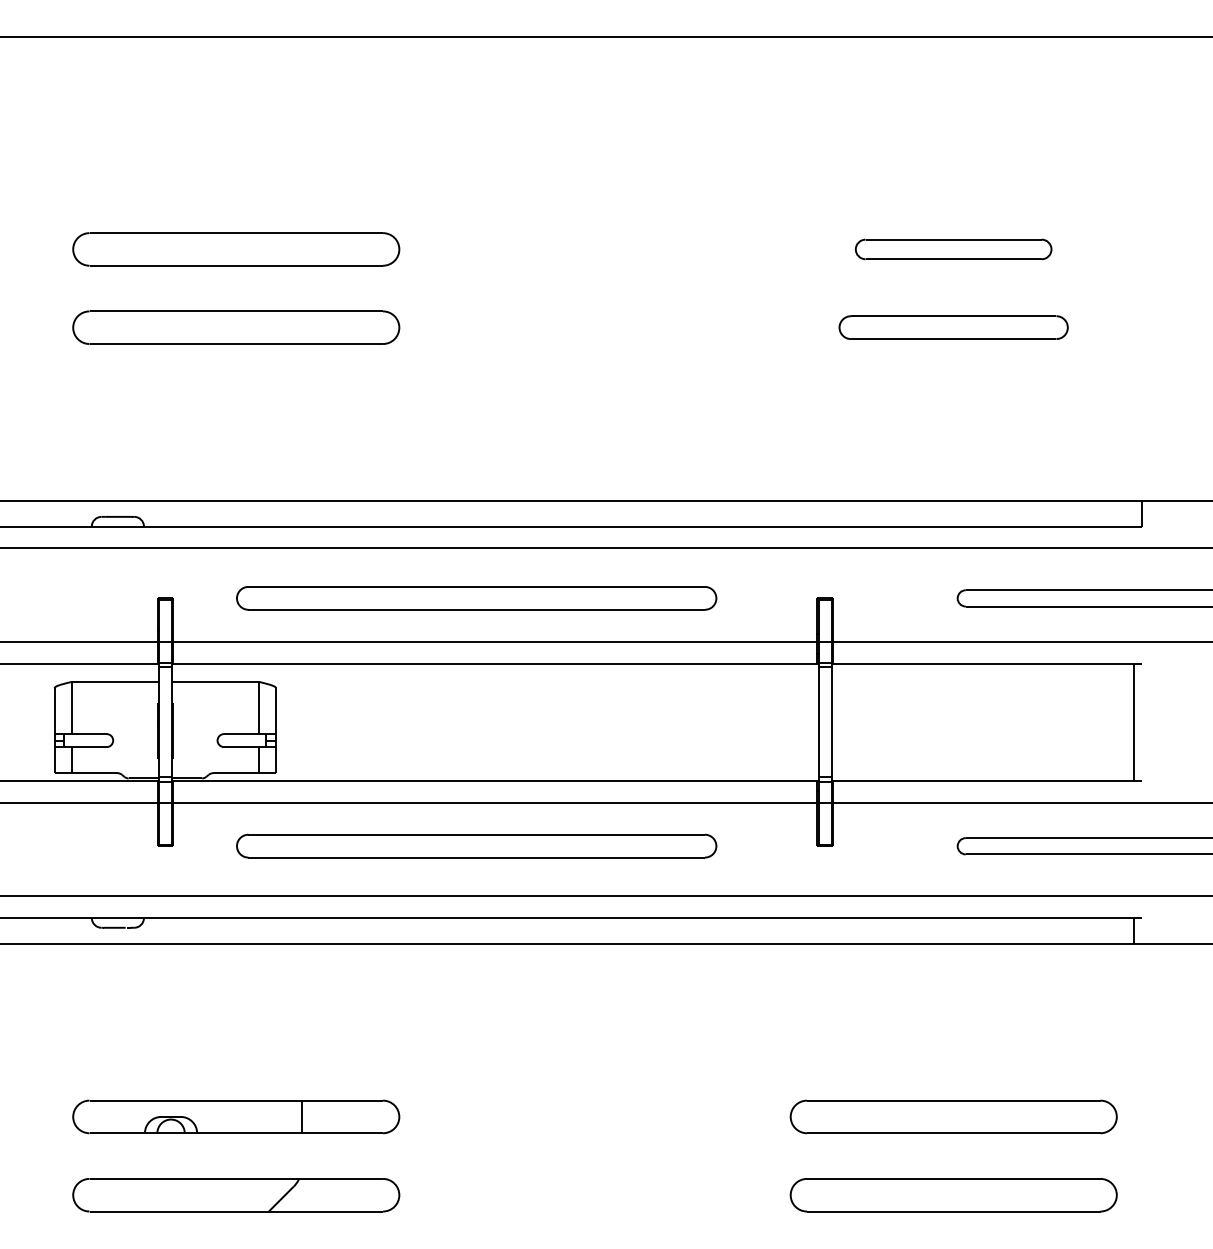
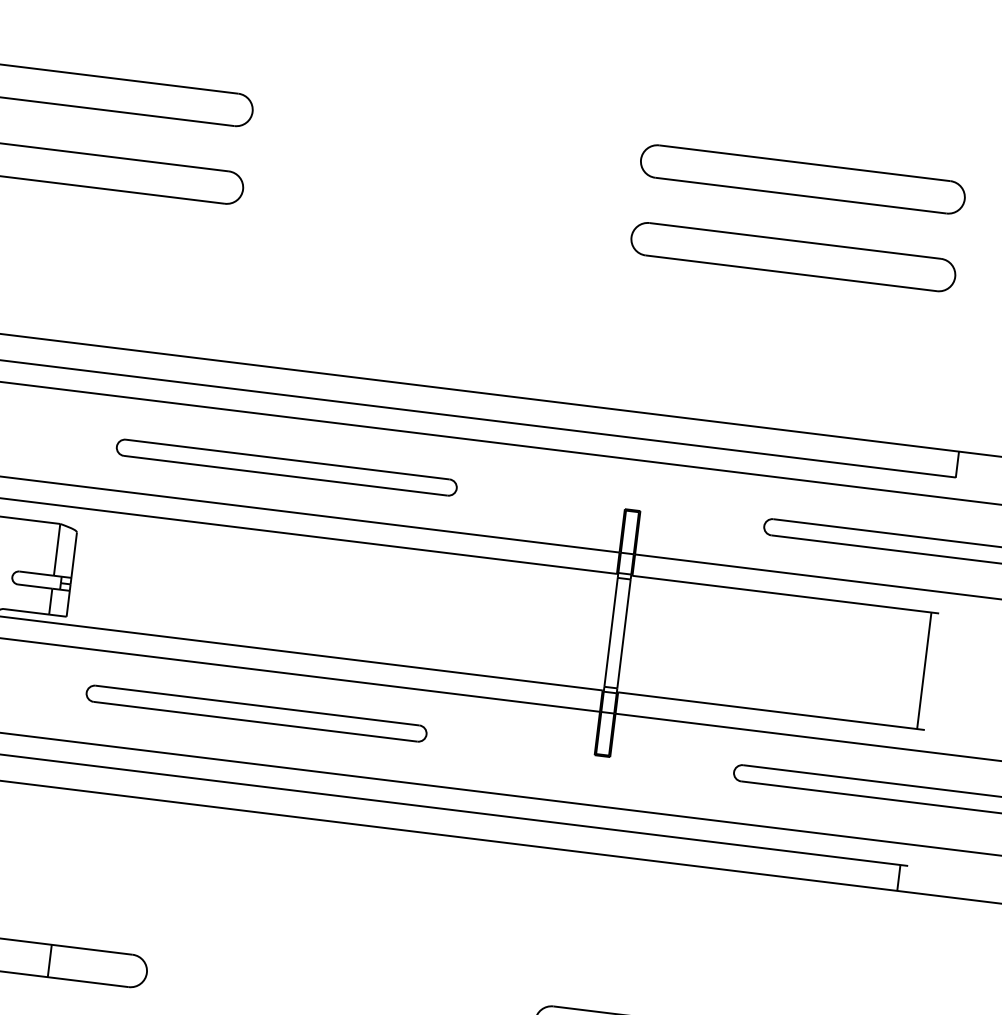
part: (953, 249) -> (802, 179), size x1.67
part: (953, 327) -> (793, 256), size x1.43
part: (476, 598) -> (286, 467), size x0.71
part: (476, 846) -> (256, 713), size x0.71

